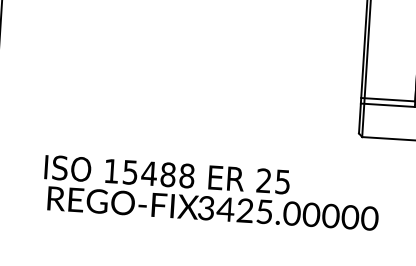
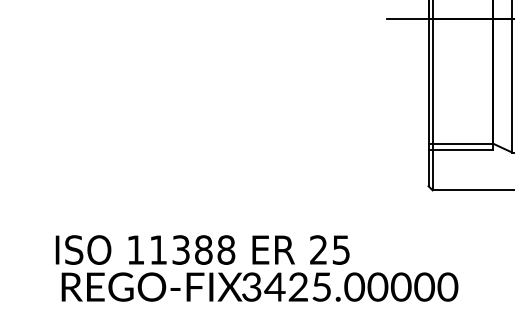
text: (140, 172) -> (170, 249), 15488 -> 11388

